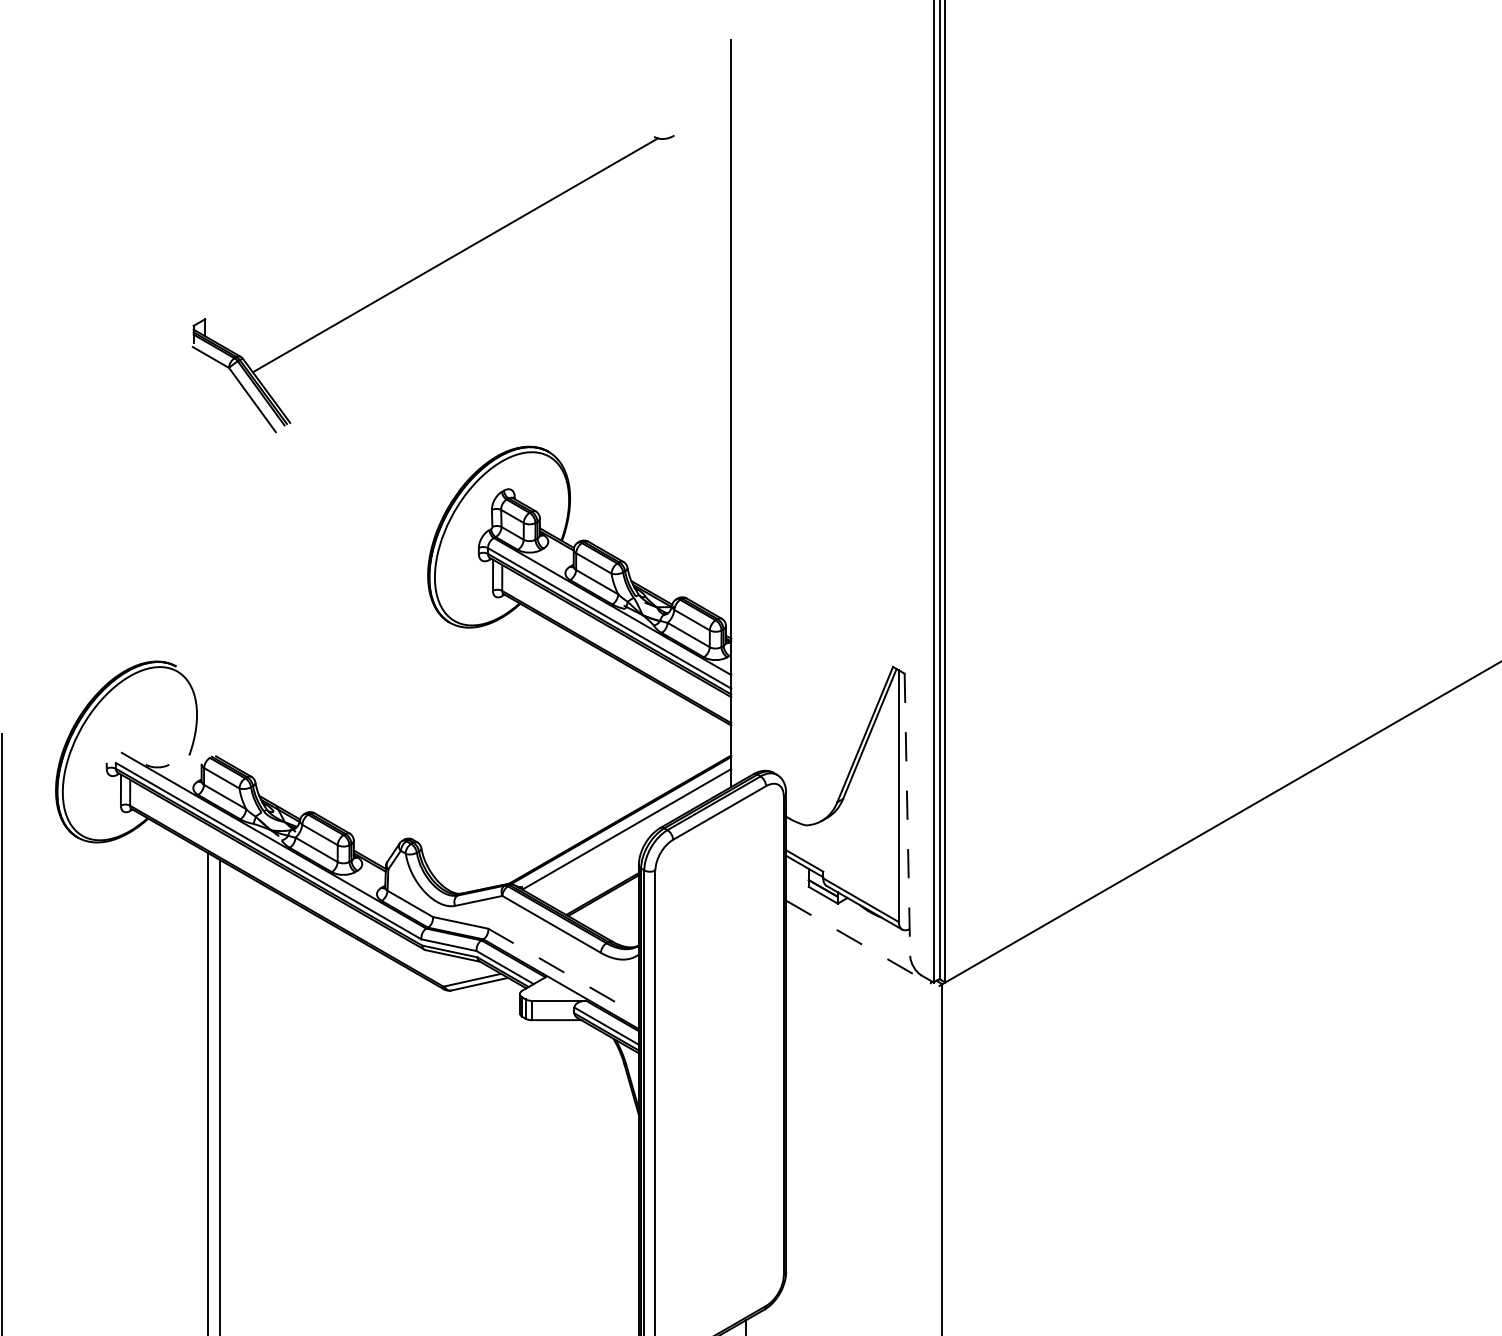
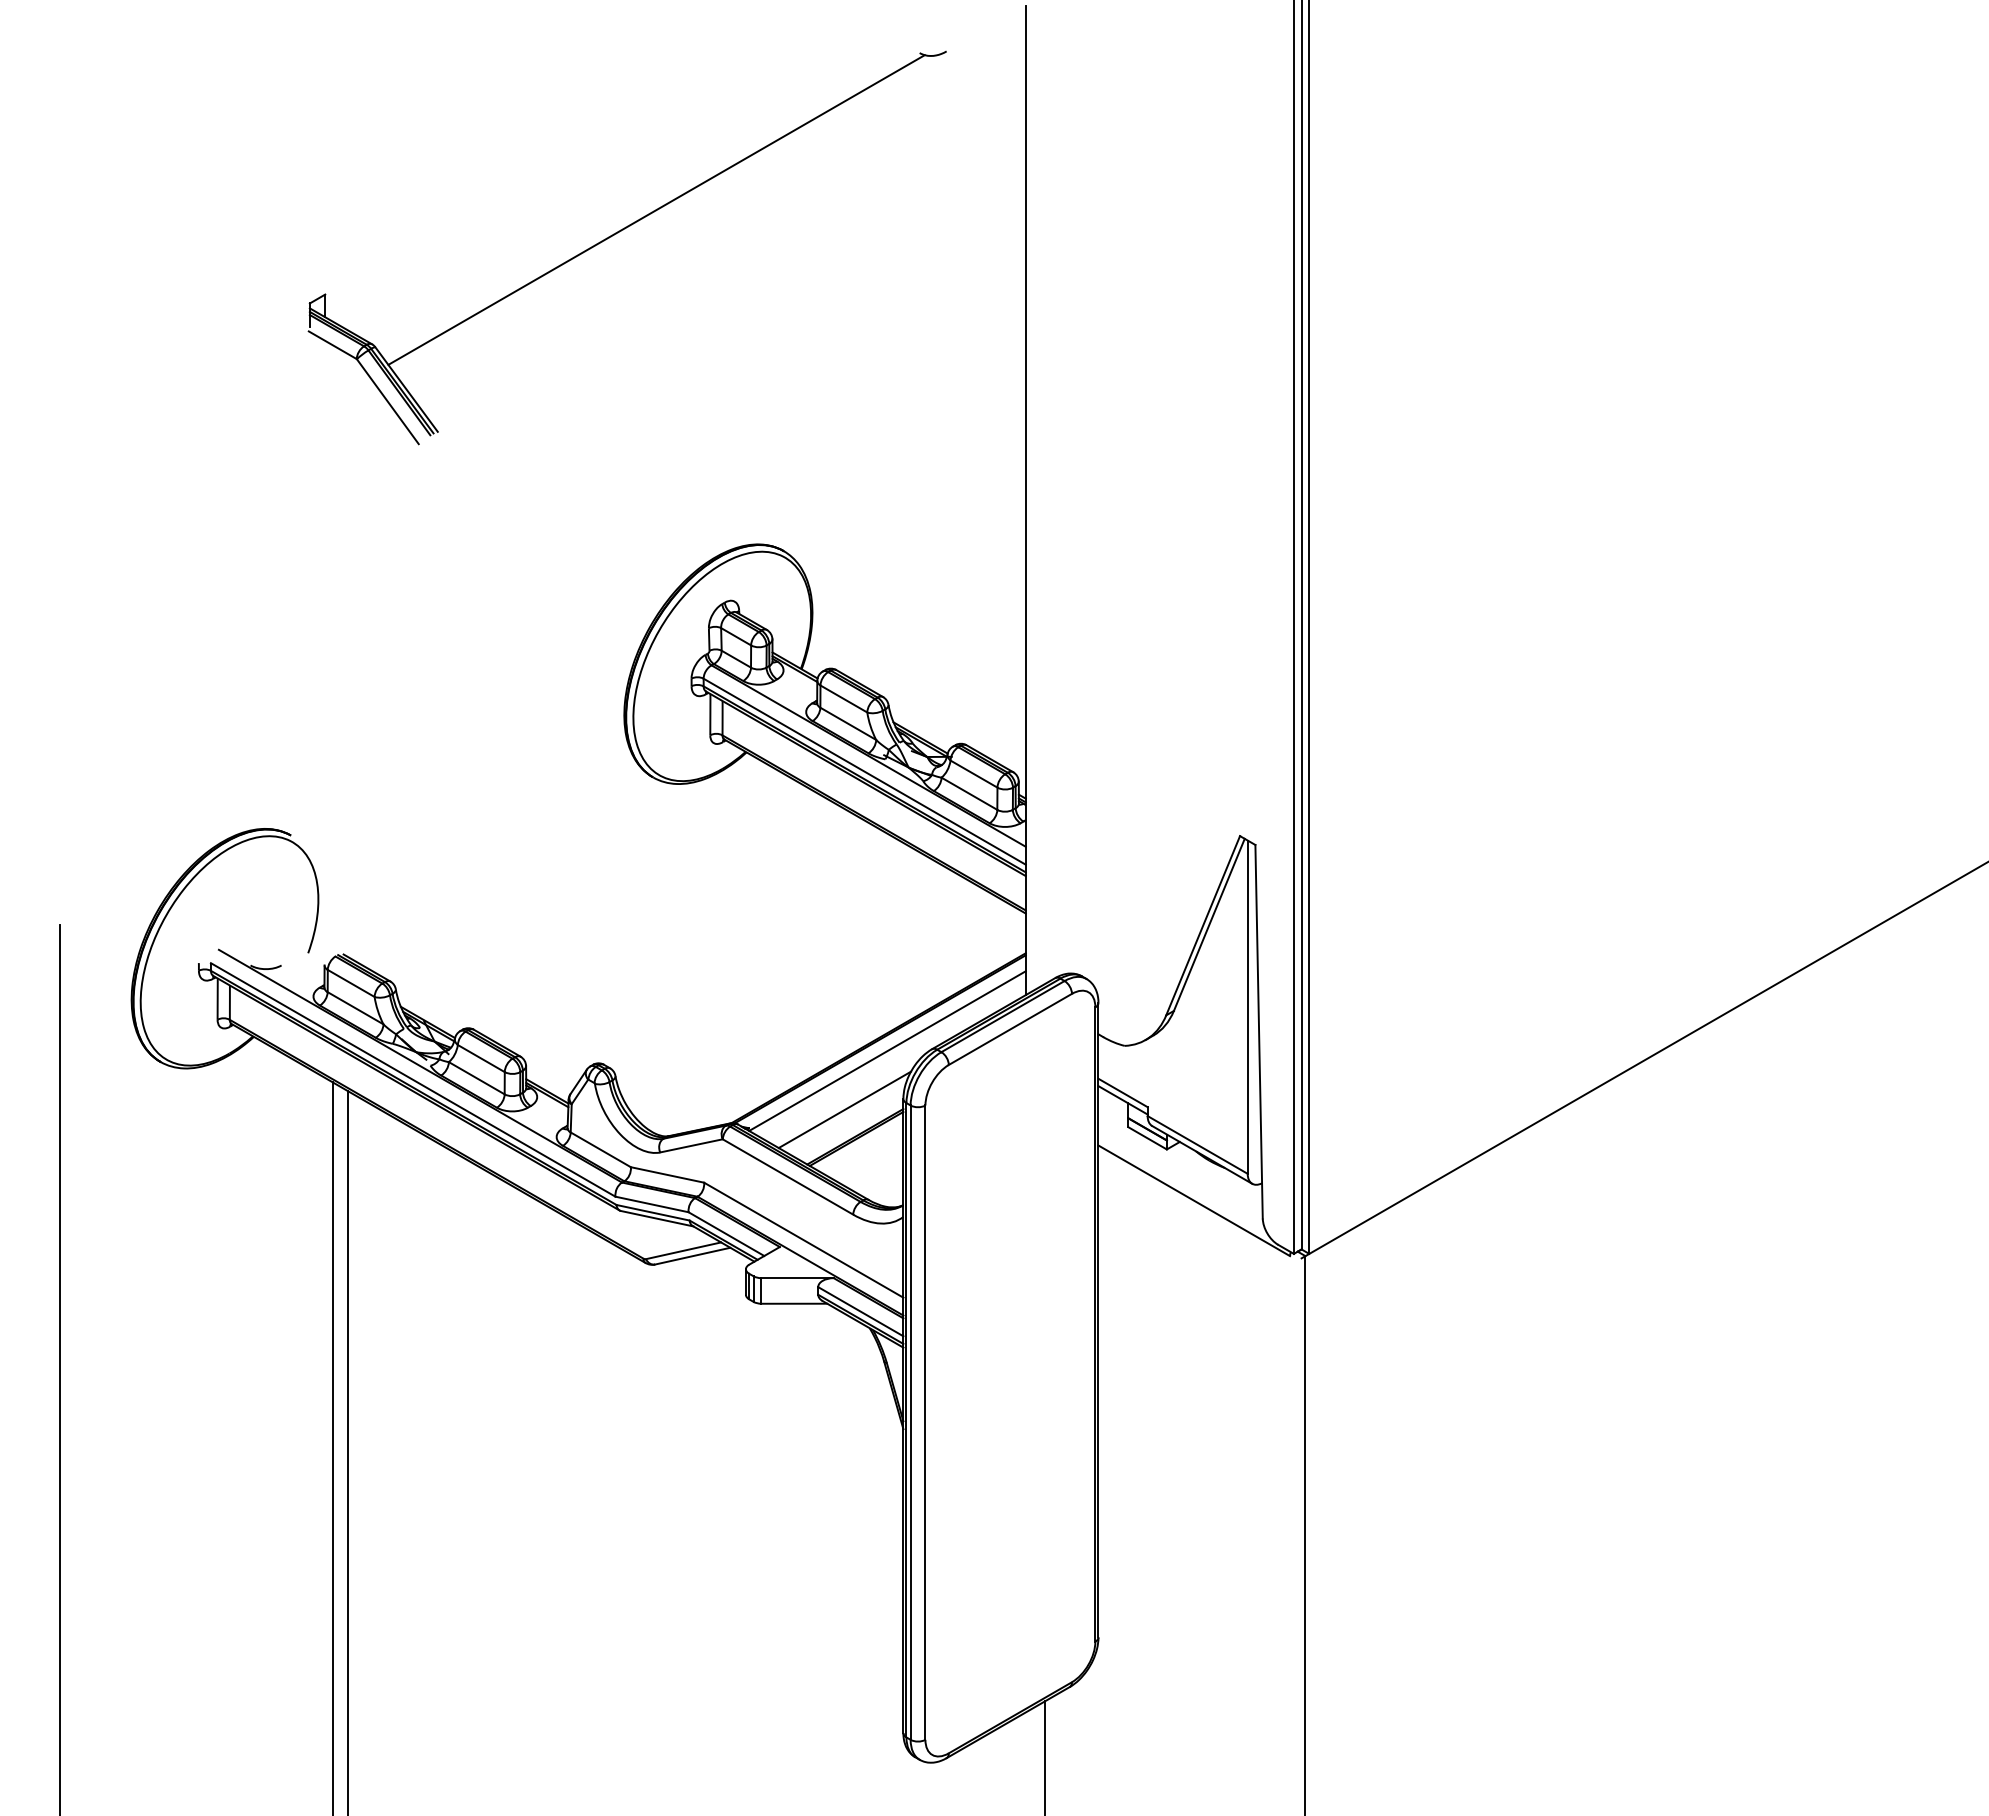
part: (426, 273) -> (618, 233), moved
line: (907, 814) -> (1259, 1031), dashed -> solid
line: (594, 873) -> (844, 1109), added
line: (858, 942) -> (1194, 1200), dashed -> solid
line: (564, 972) -> (804, 1240), dashed -> solid

